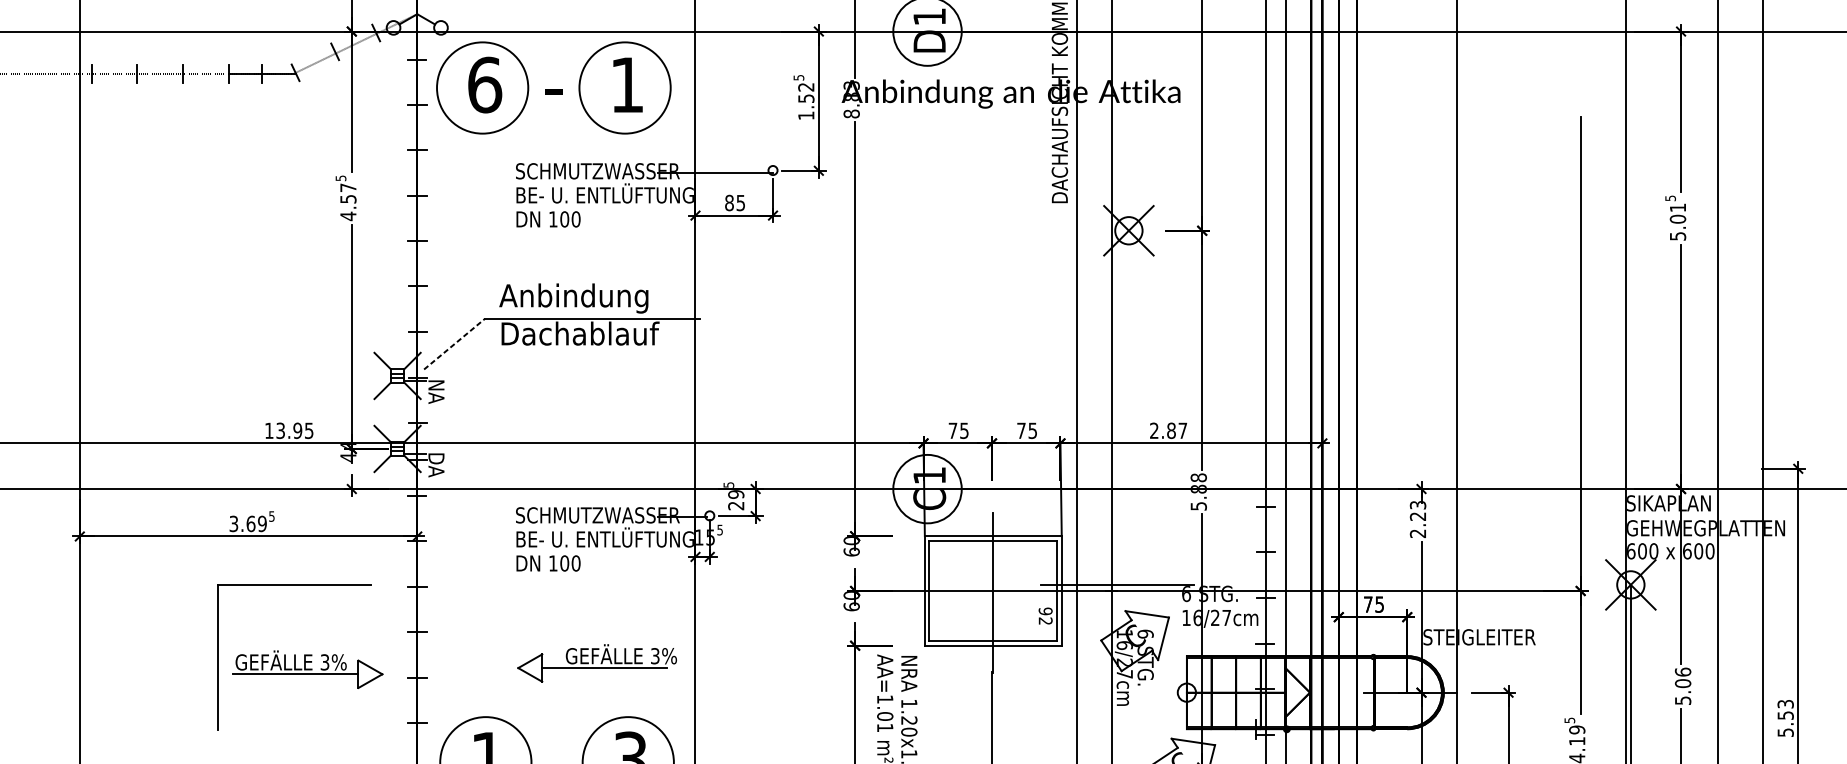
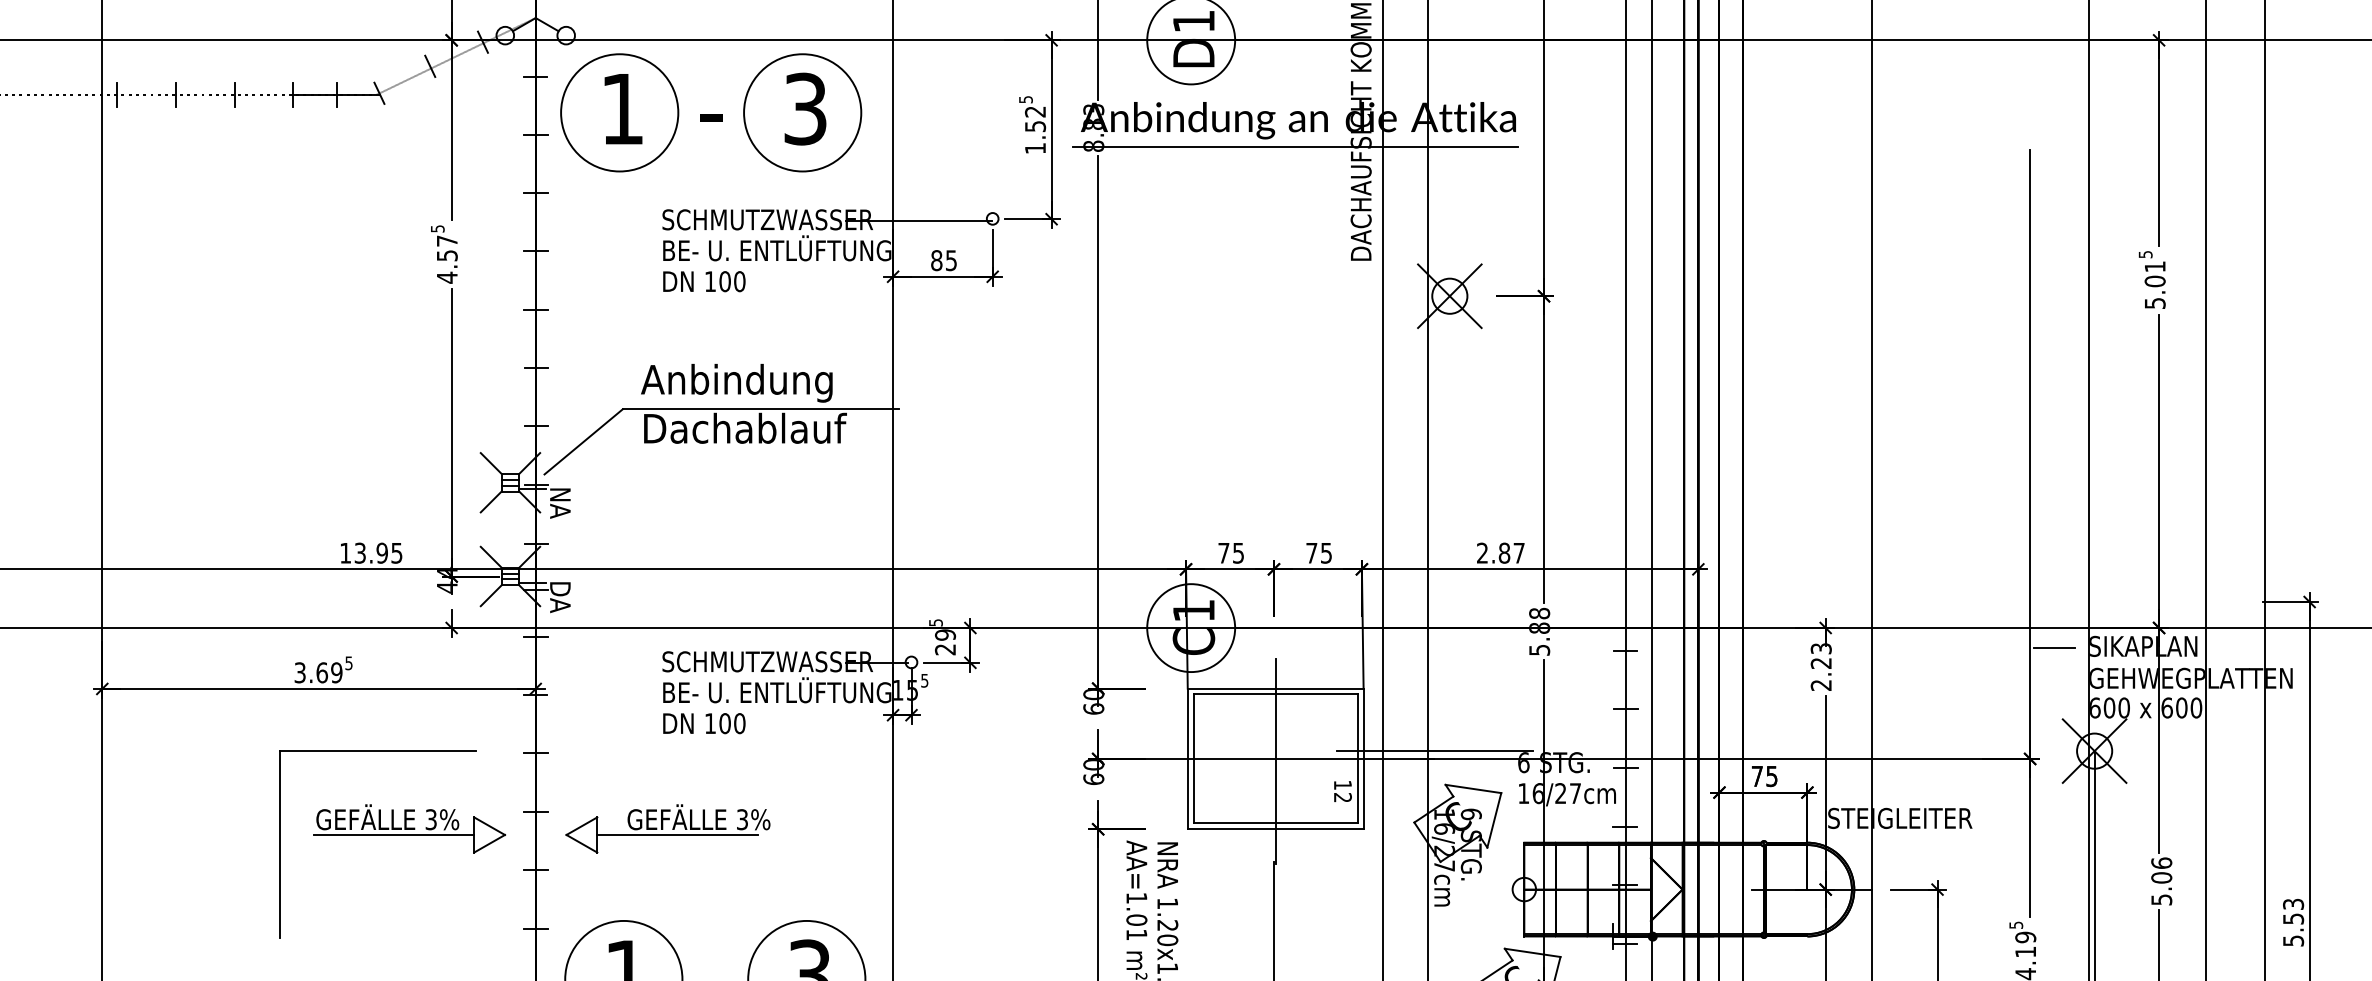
text: (484, 84) -> (622, 108), 6 -> 1
text: (627, 84) -> (805, 108), 1 -> 3
line: (1008, 114) -> (1295, 146), added
line: (454, 343) -> (583, 441), dashed -> solid
line: (1598, 505) -> (2053, 648), added
text: (1045, 611) -> (1342, 785), 92 -> 12
part: (596, 663) -> (667, 828), moved
part: (308, 669) -> (409, 828), moved

